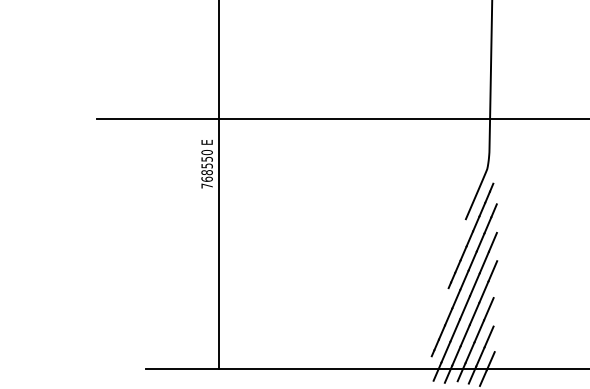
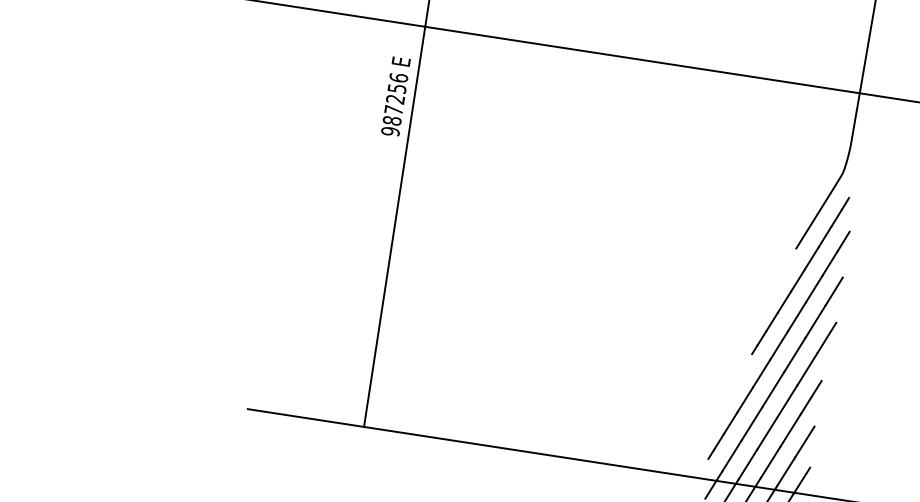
text: (206, 168) -> (393, 103), 768550 -> 987256

